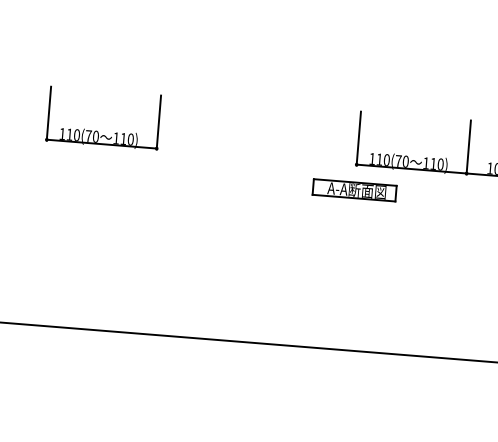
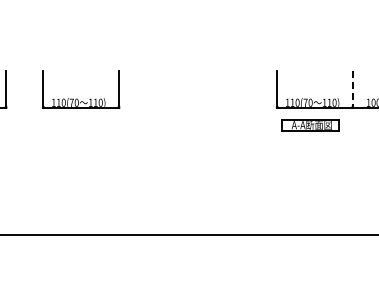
part: (97, 130) -> (77, 98), moved
line: (468, 147) -> (352, 89), solid -> dashed
part: (354, 190) -> (310, 125), moved

